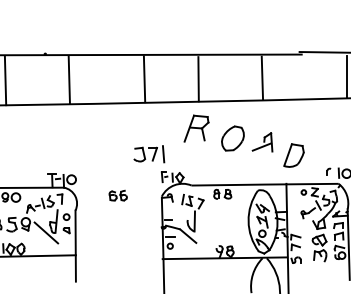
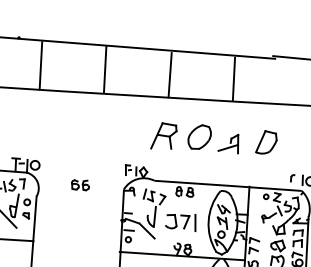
line: (144, 79) -> (105, 70), moved
part: (196, 128) -> (164, 136), moved
part: (149, 154) -> (181, 222), moved
part: (293, 155) -> (266, 142), moved

